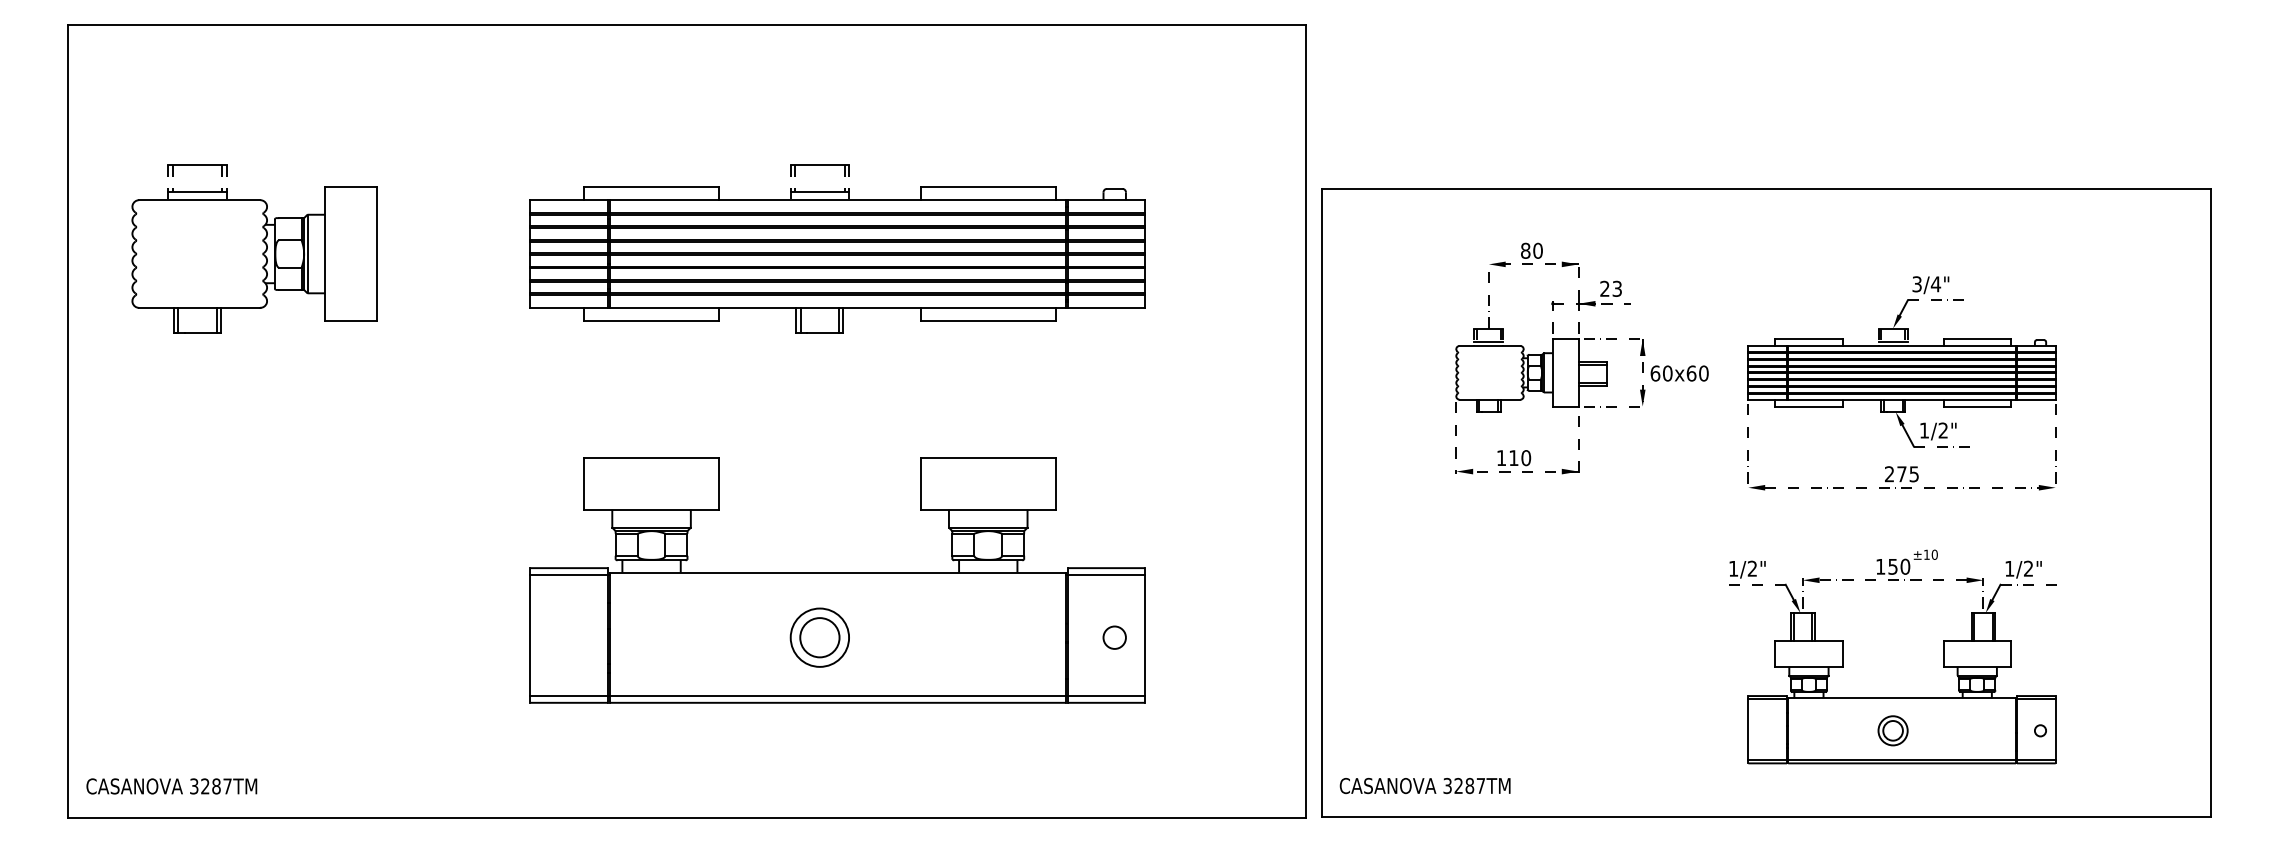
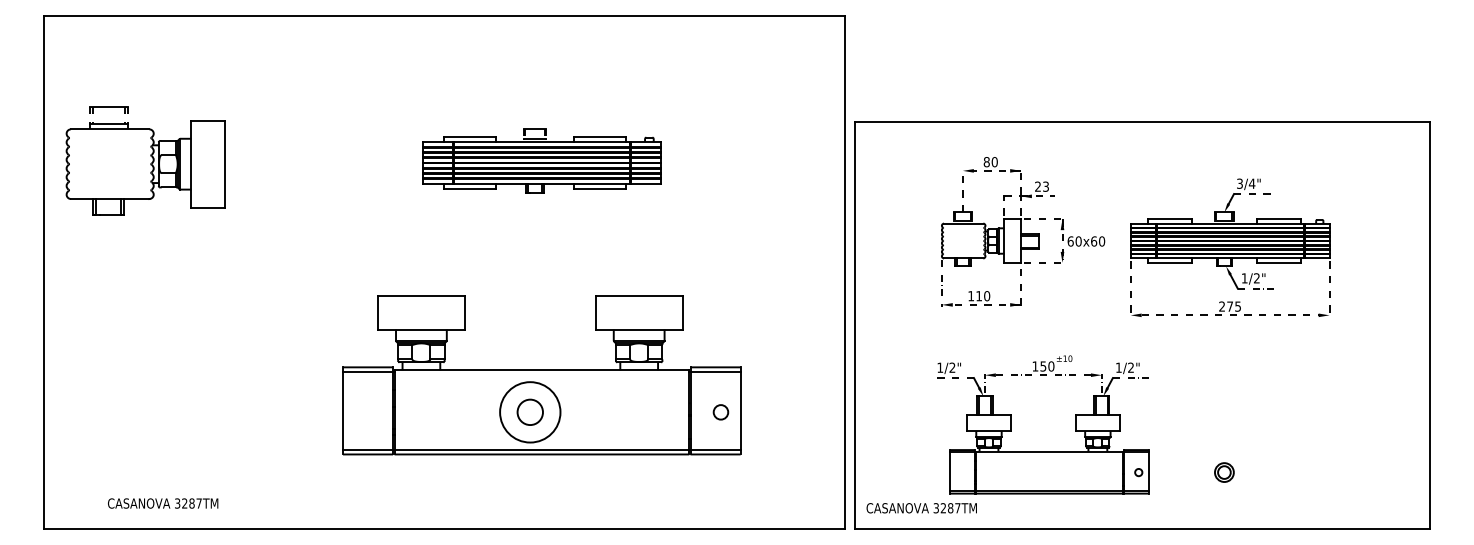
part: (254, 248) -> (145, 160), moved
part: (837, 248) -> (541, 160), size x0.6
circle: (820, 637) -> (530, 412), size x1.6
part: (1893, 698) -> (1043, 451), moved
text: (172, 786) -> (163, 503), moved

